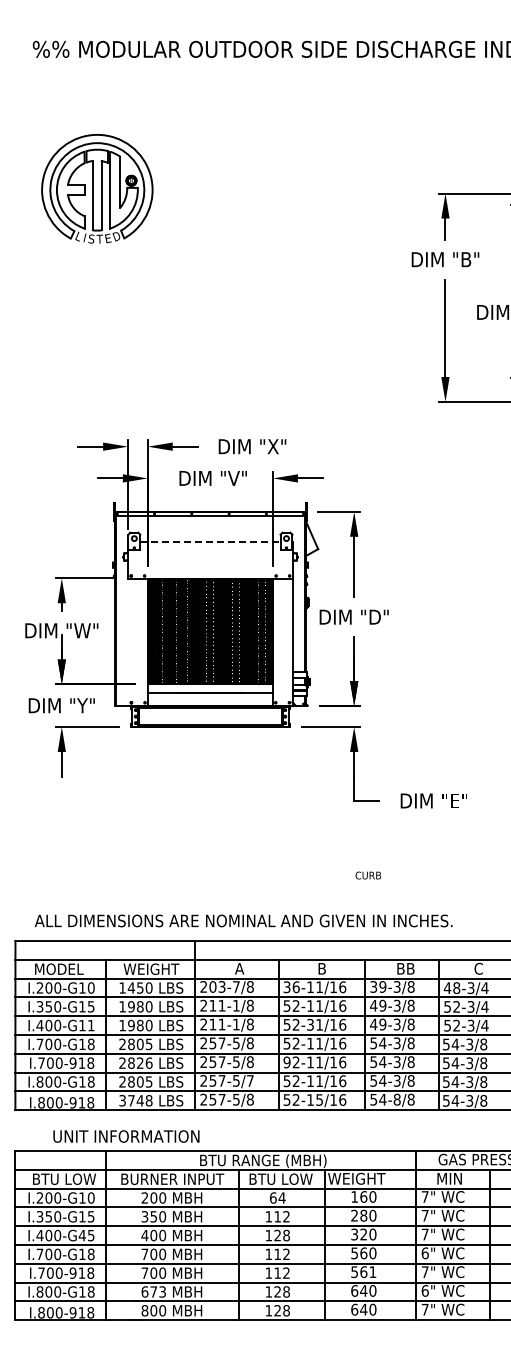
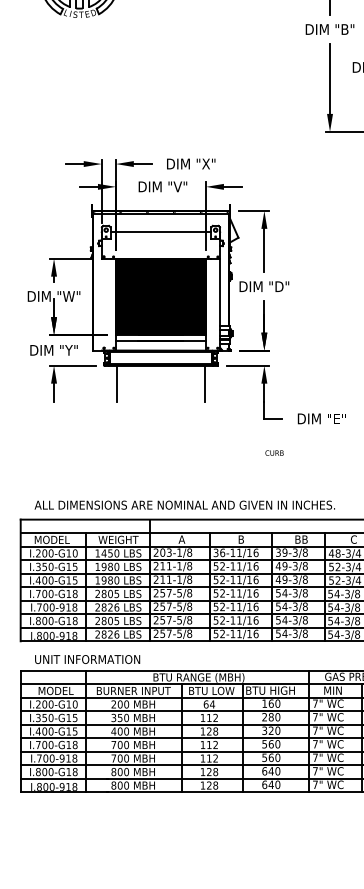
line: (210, 541) -> (161, 232), dashed -> solid
line: (149, 752) -> (117, 384), added
line: (271, 752) -> (204, 384), added
text: (367, 875) -> (273, 453), moved
text: (236, 986) -> (179, 552), 203-7/8 -> 203-1/8
text: (310, 1024) -> (232, 579), 52-31/16 -> 52-11/16
text: (91, 1025) -> (75, 580), I.400-G11 -> I.400-G15
text: (286, 1061) -> (215, 606), 92-11/16 -> 52-11/16
text: (249, 1080) -> (189, 619), 257-5/7 -> 257-5/8
text: (319, 1099) -> (239, 633), 52-15/16 -> 52-11/16
text: (396, 1099) -> (294, 633), 54-8/8 -> 54-3/8
text: (135, 1100) -> (107, 634), 3748 -> 2826
text: (126, 1136) -> (87, 659), moved
text: (64, 1178) -> (55, 690), BTU LOW -> MODEL
text: (362, 1178) -> (270, 690), WEIGHT -> BTU HIGH
text: (81, 1235) -> (68, 731), I.400-G45 -> I.400-G15
text: (424, 1253) -> (314, 744), 6" -> 7"
text: (372, 1272) -> (277, 758), 561 -> 560
text: (424, 1290) -> (314, 771), 6" -> 7"
text: (153, 1291) -> (120, 771), 673 -> 800

